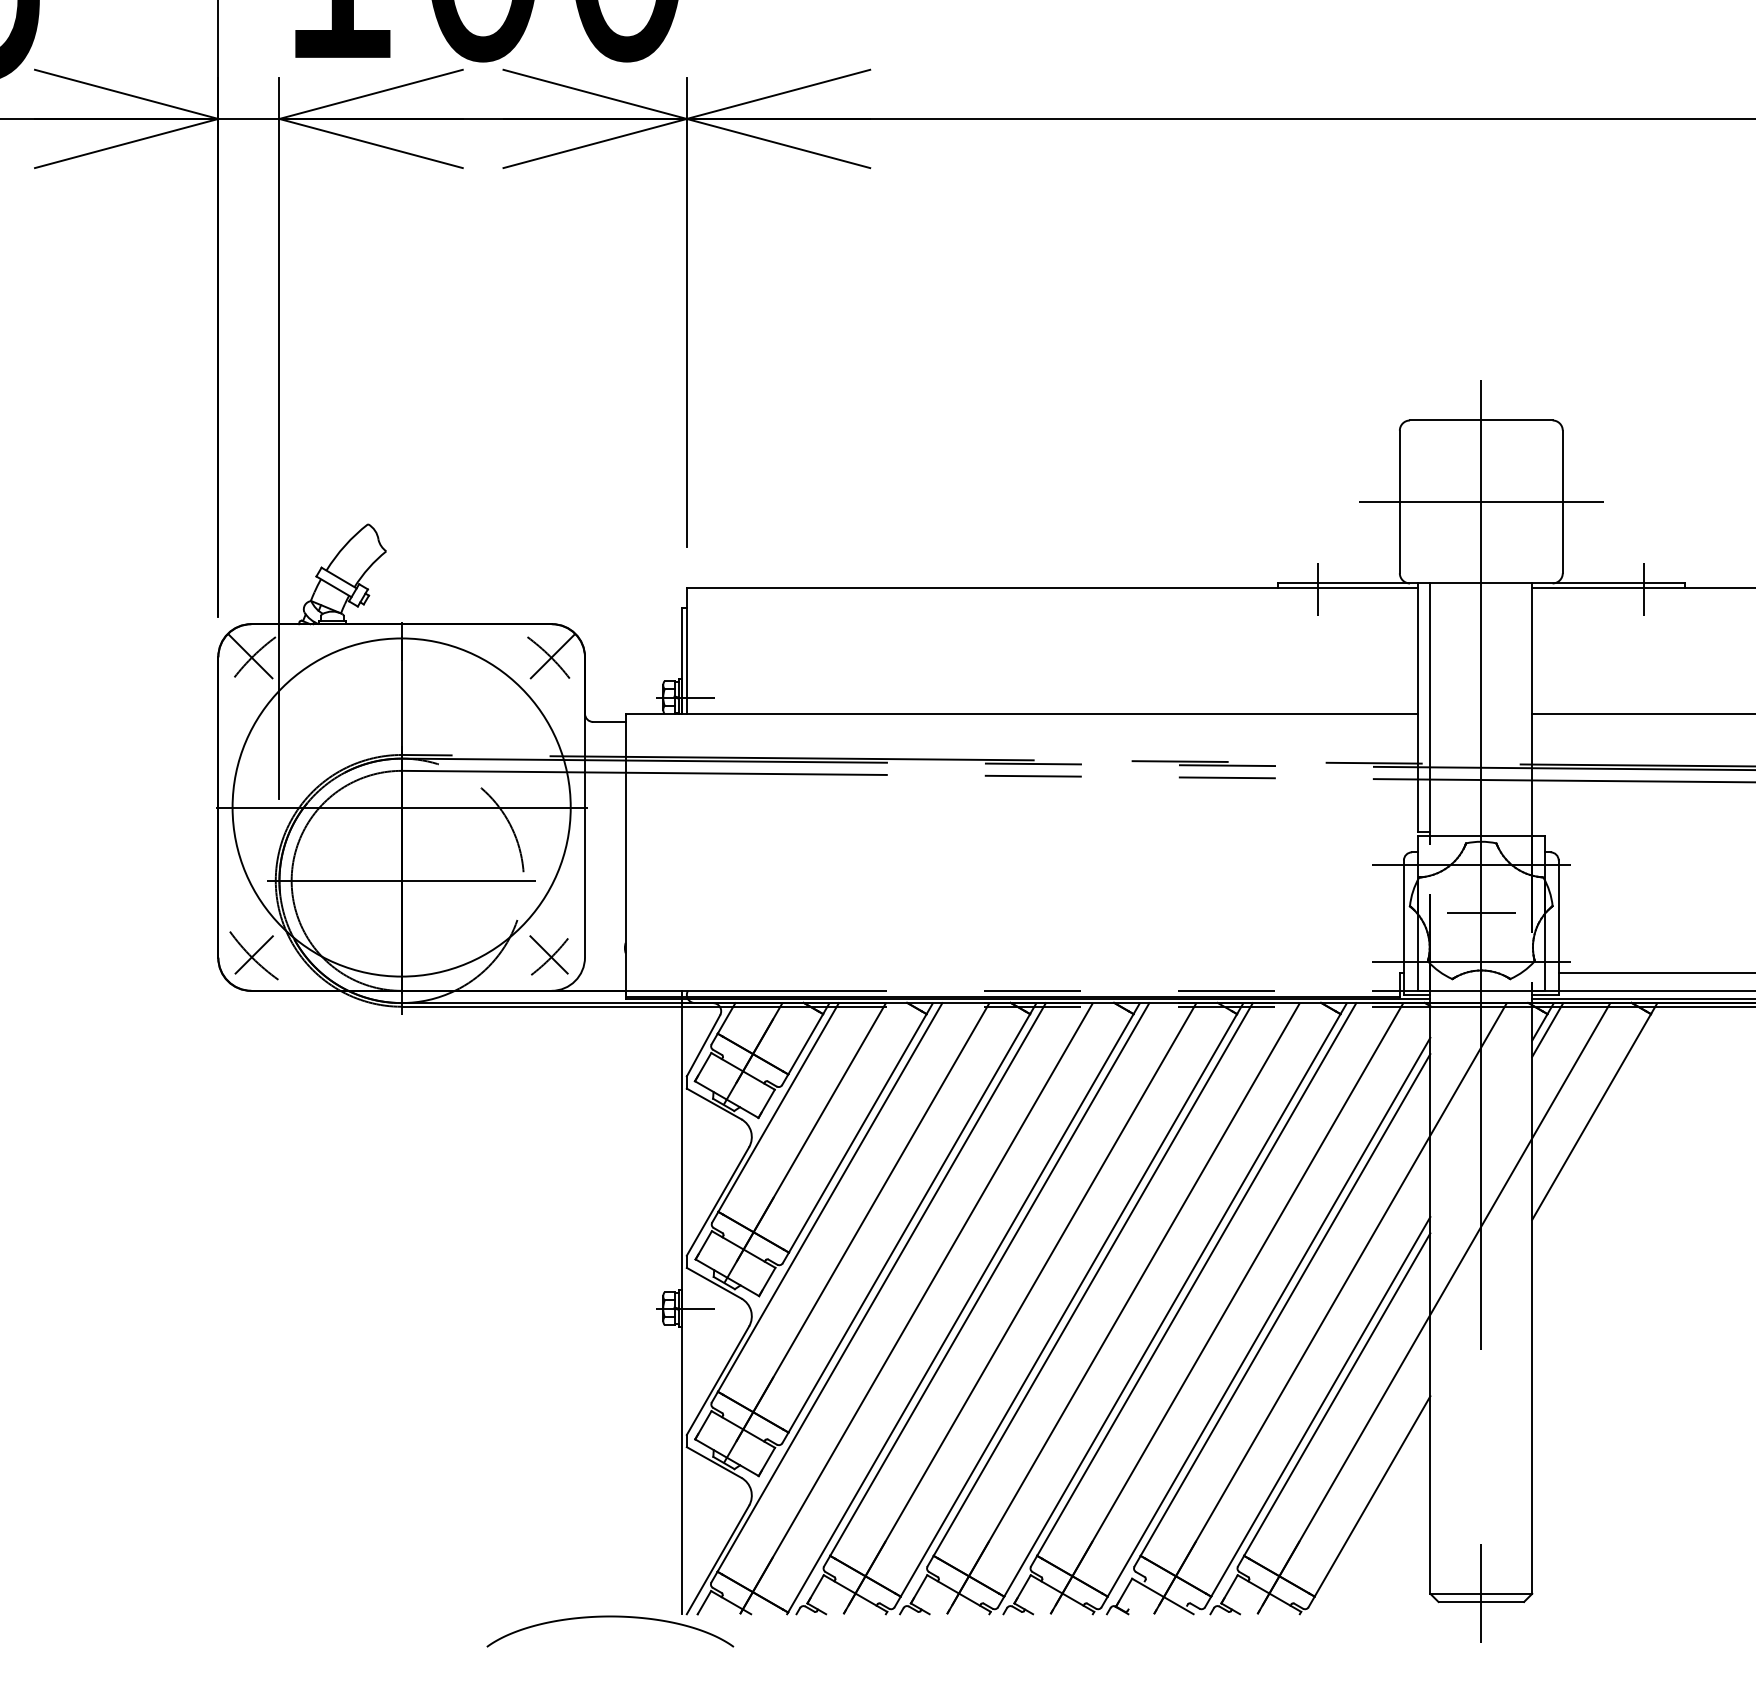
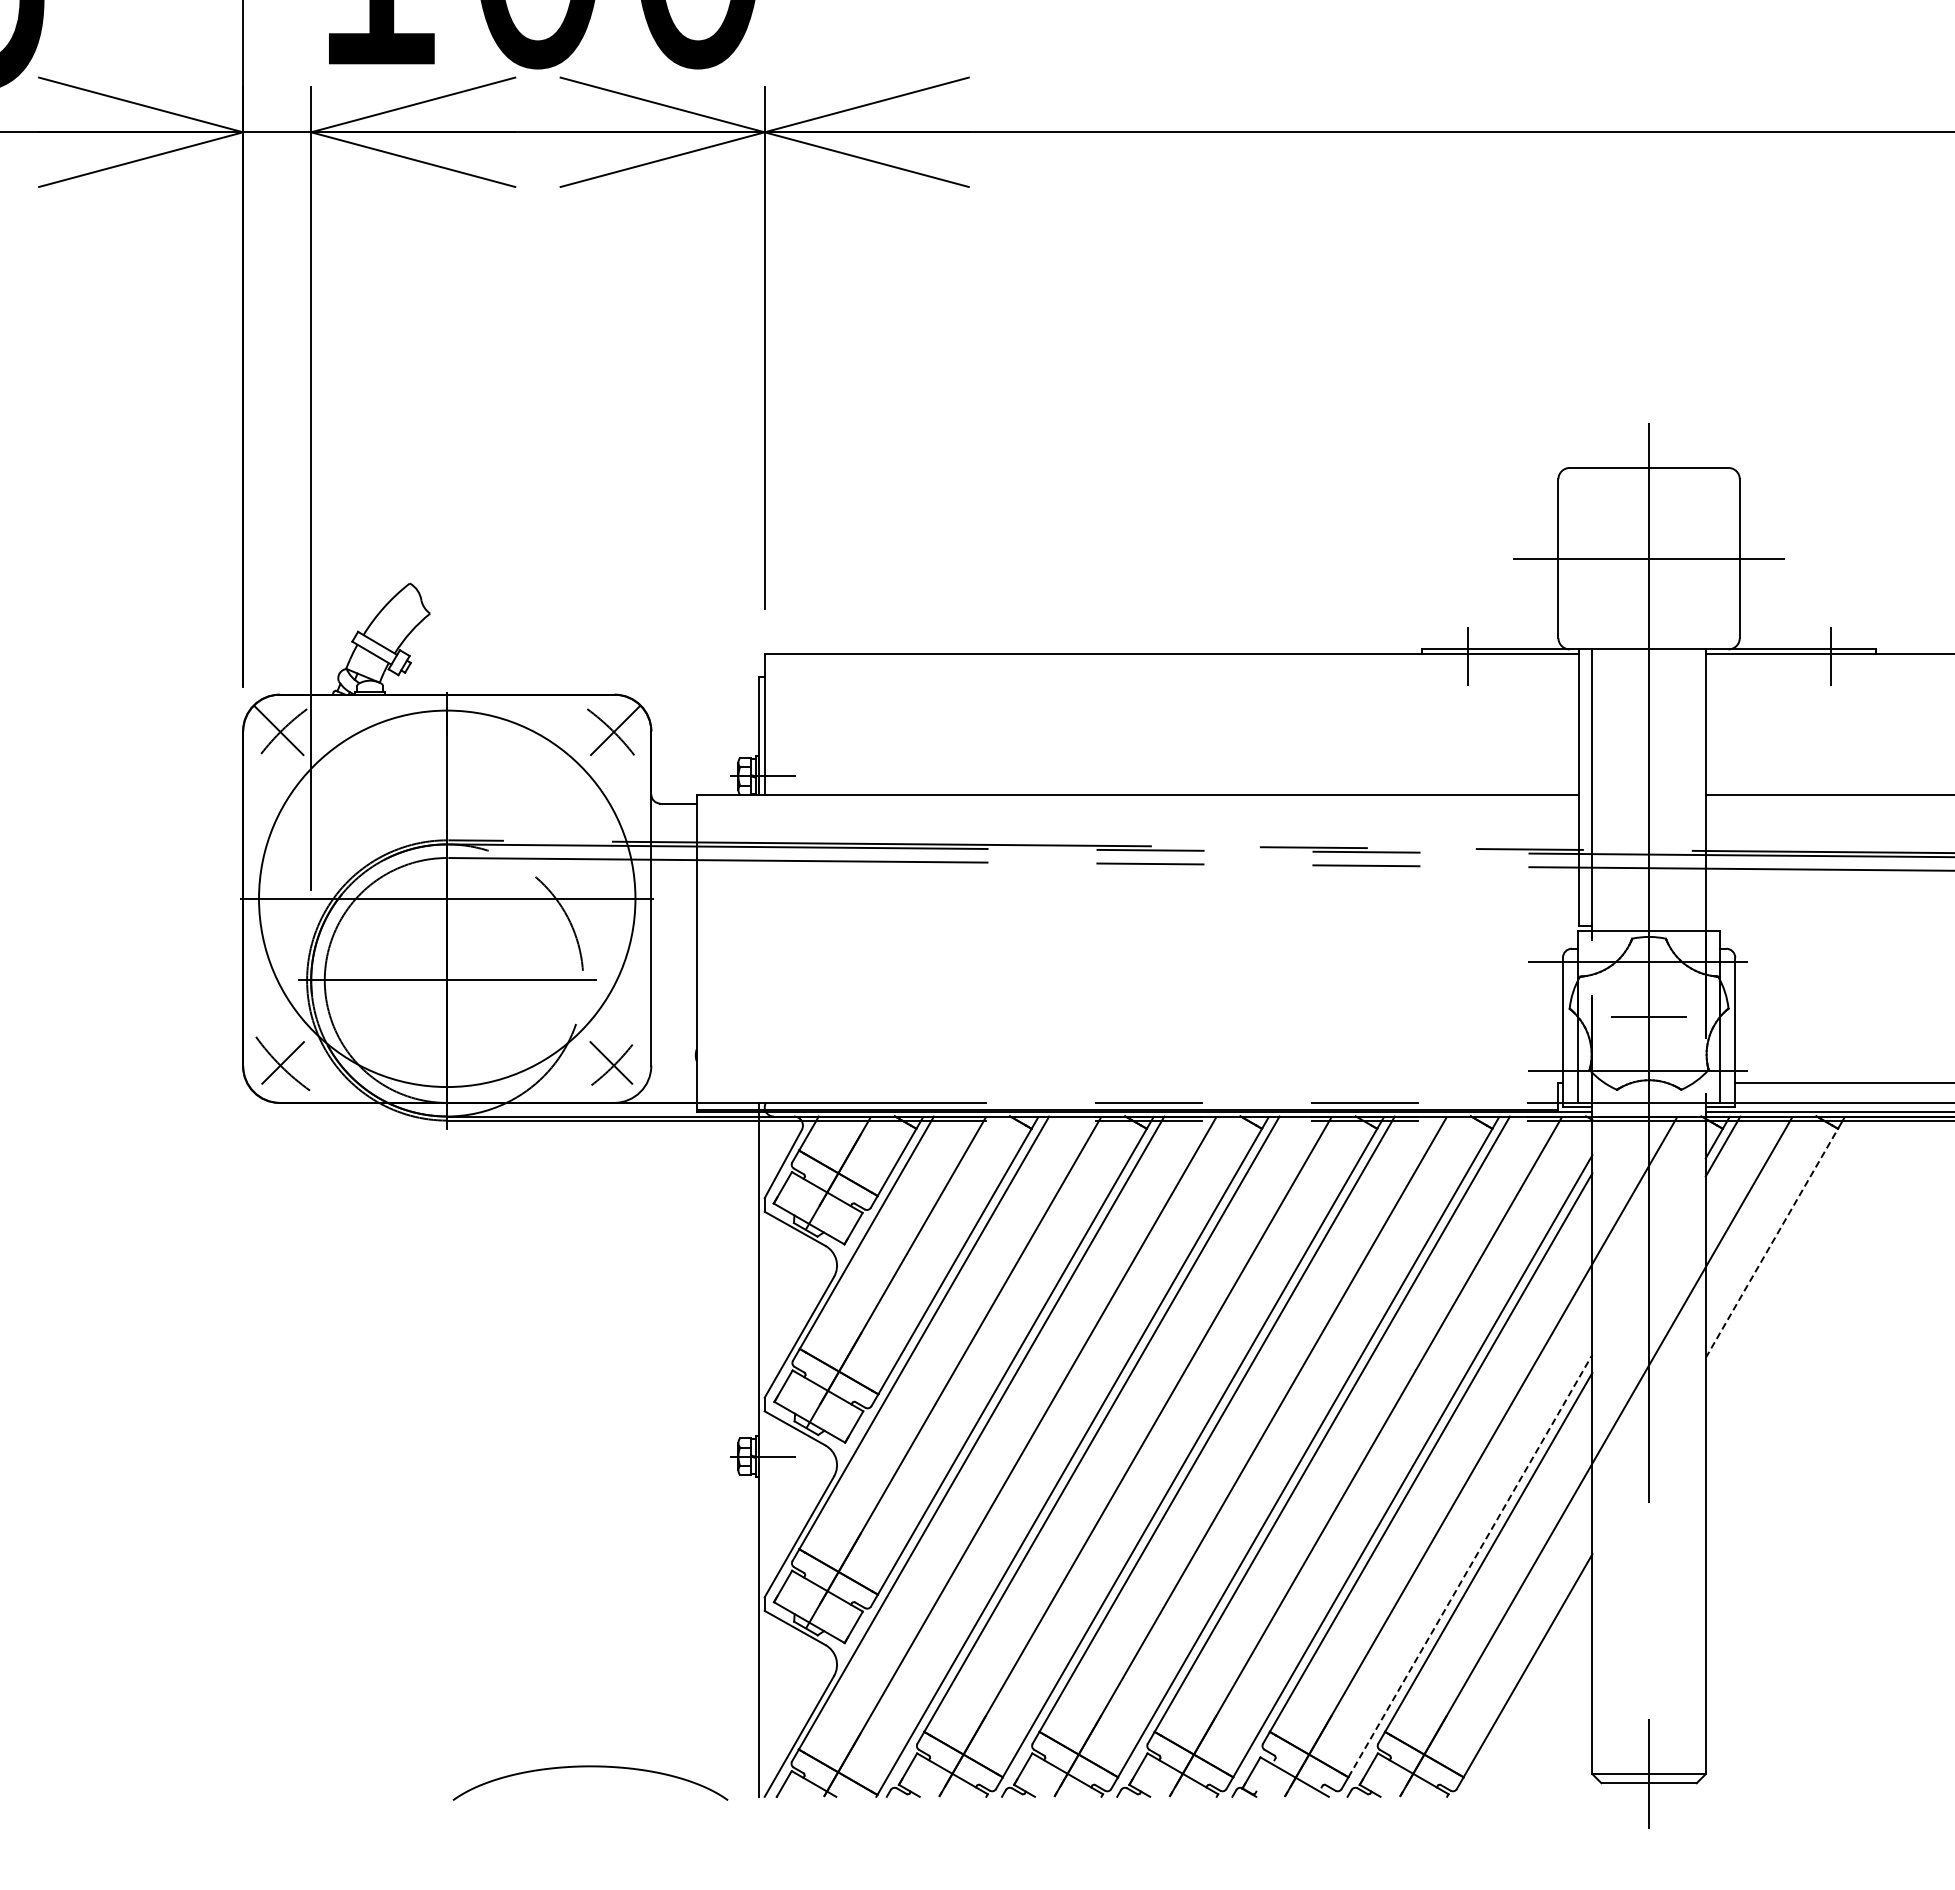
line: (1592, 1116) -> (1772, 1242), solid -> dashed
line: (1320, 1407) -> (1470, 1566), solid -> dashed
part: (610, 1617) -> (590, 1767), moved

